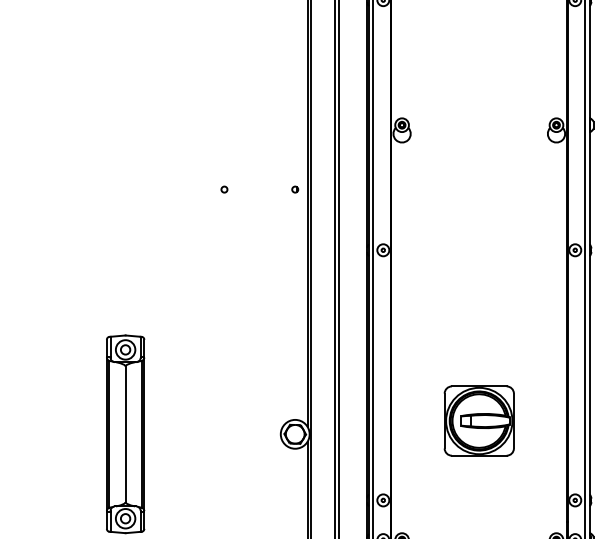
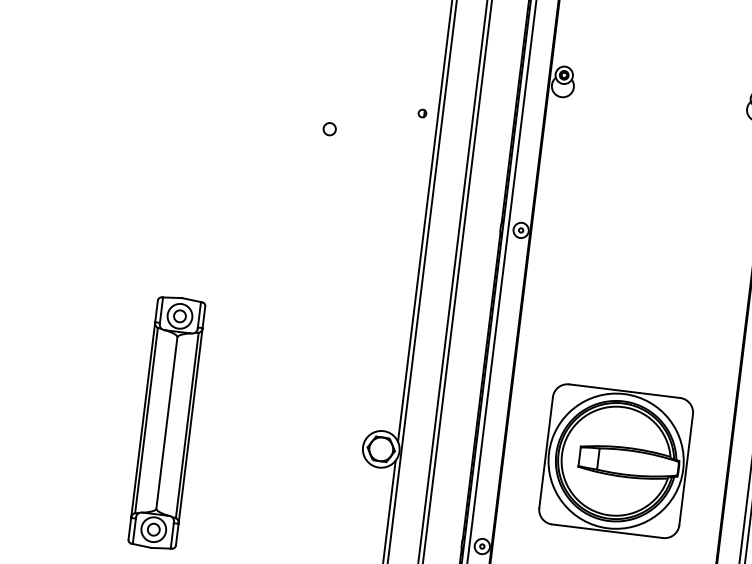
circle: (224, 189) -> (329, 128), size x1.6
part: (295, 189) -> (422, 113), moved
part: (478, 420) -> (614, 460), size x1.6

